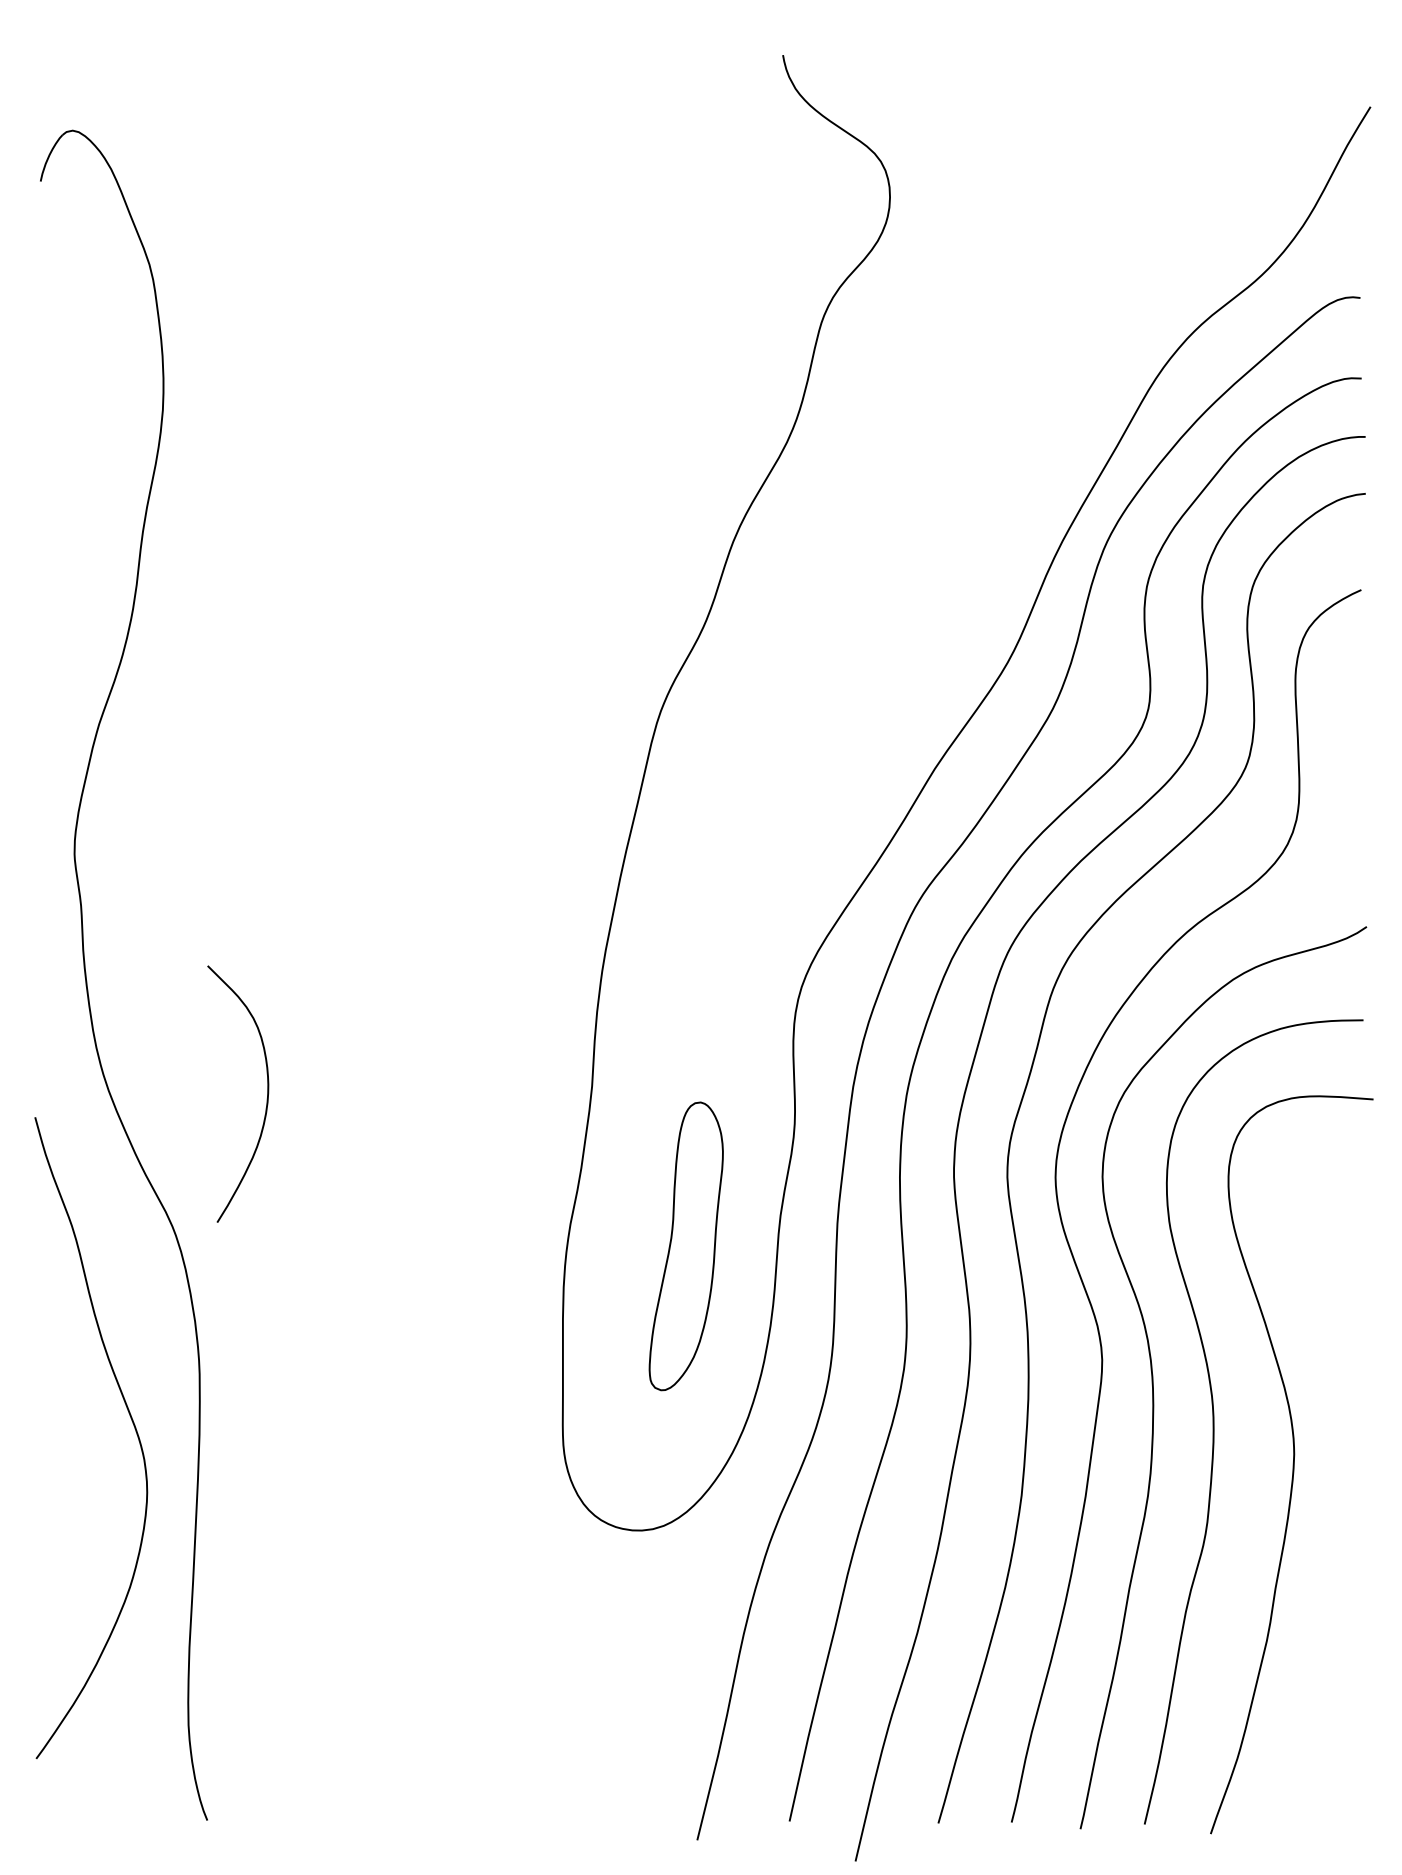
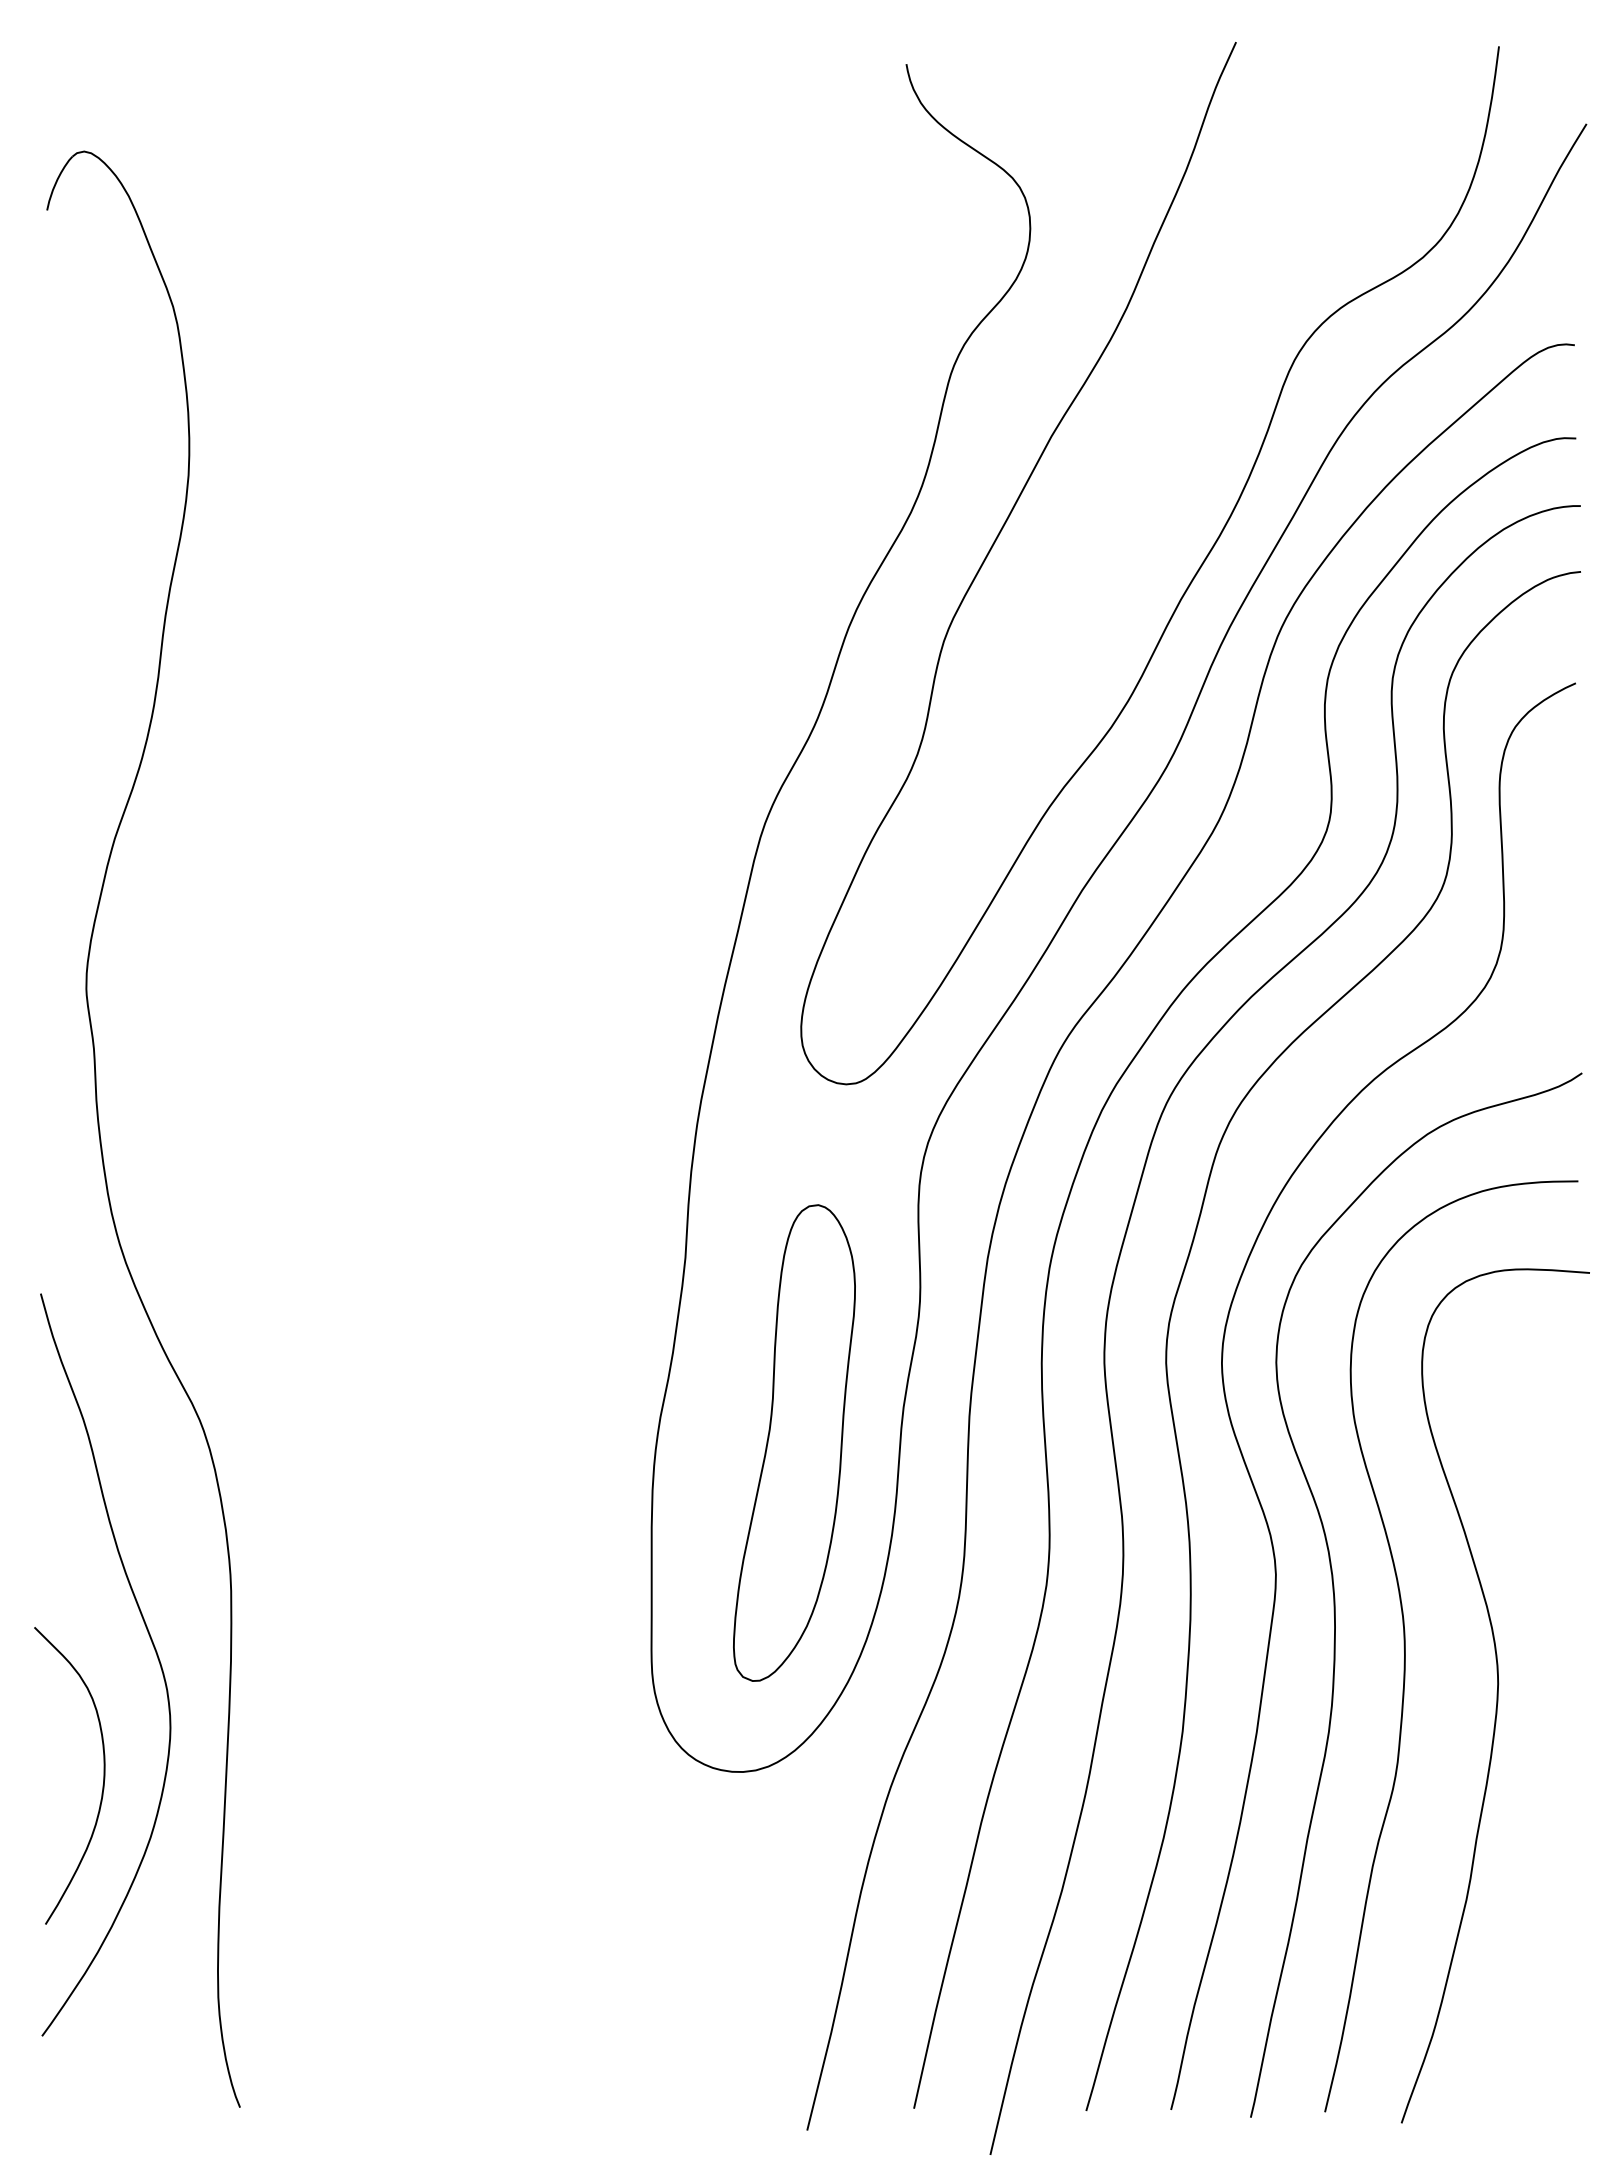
curve: (1026, 504) -> (1188, 584), added
curve: (267, 1093) -> (103, 1775), moved
part: (686, 1245) -> (794, 1442), size x1.43

